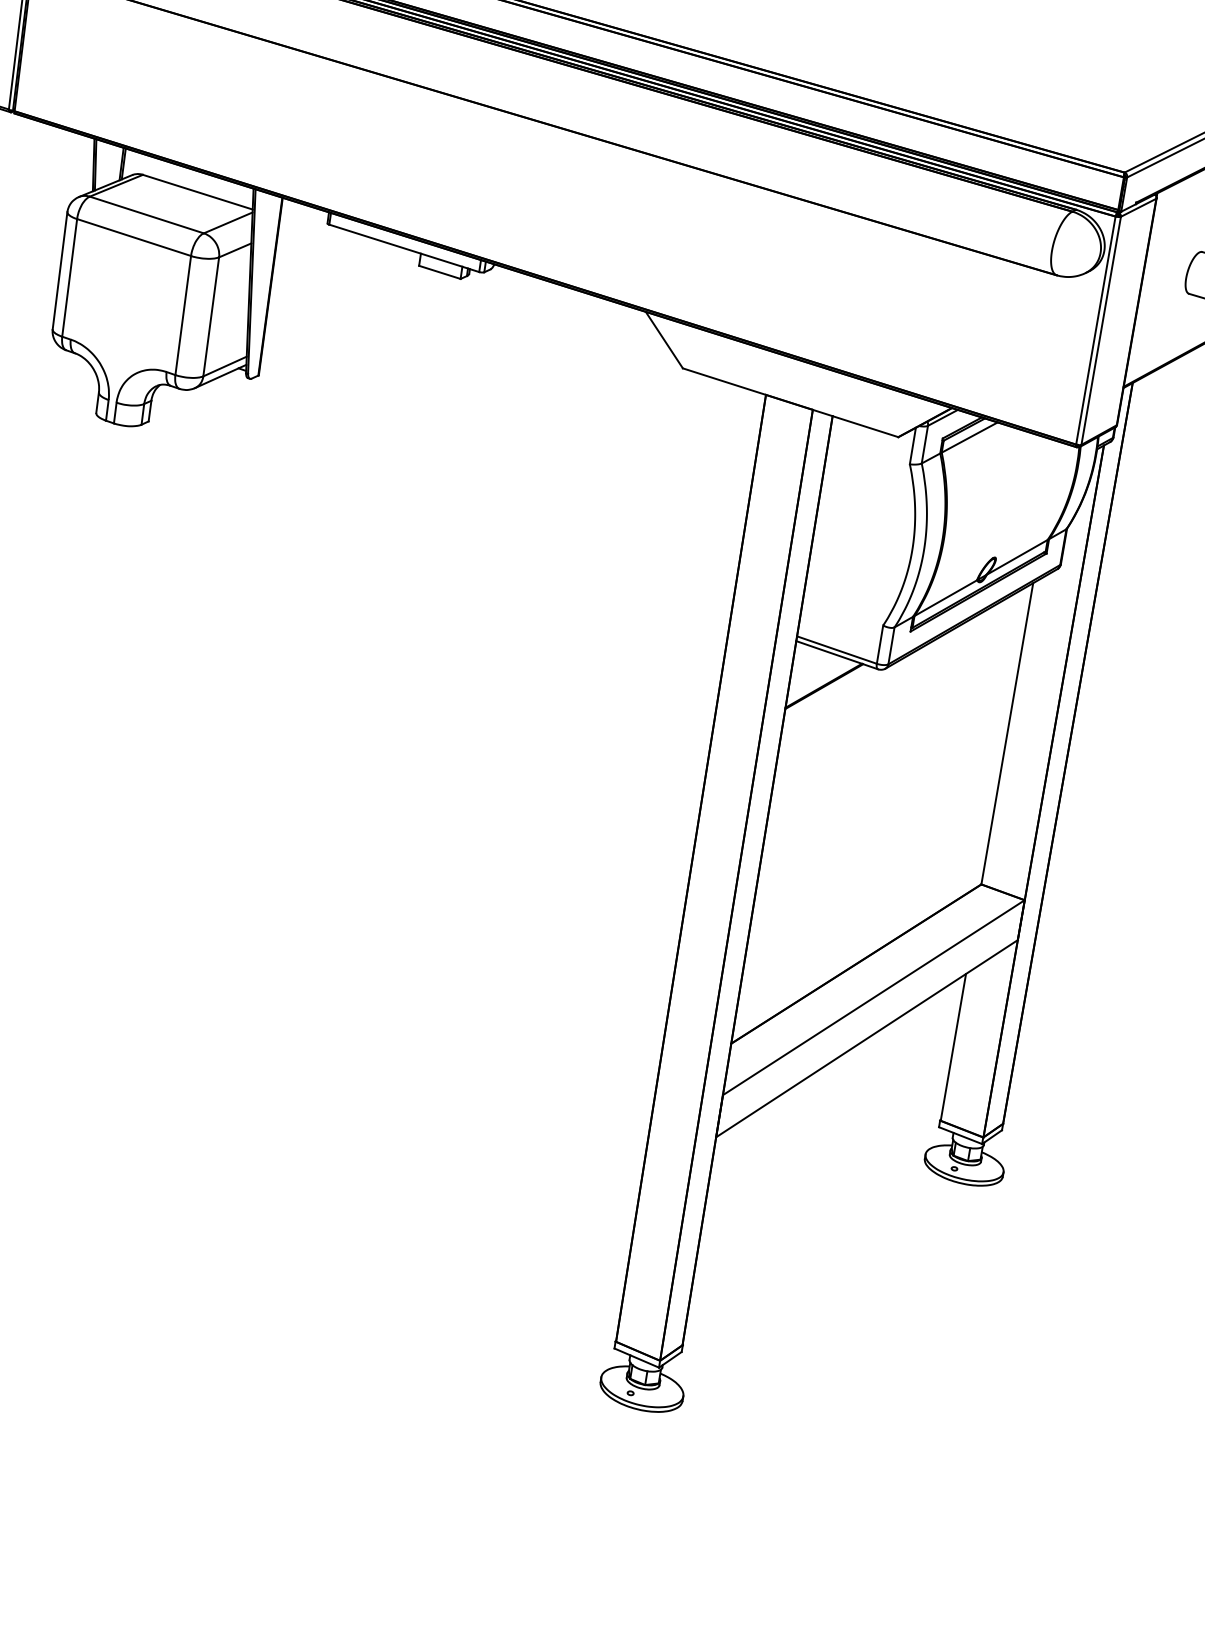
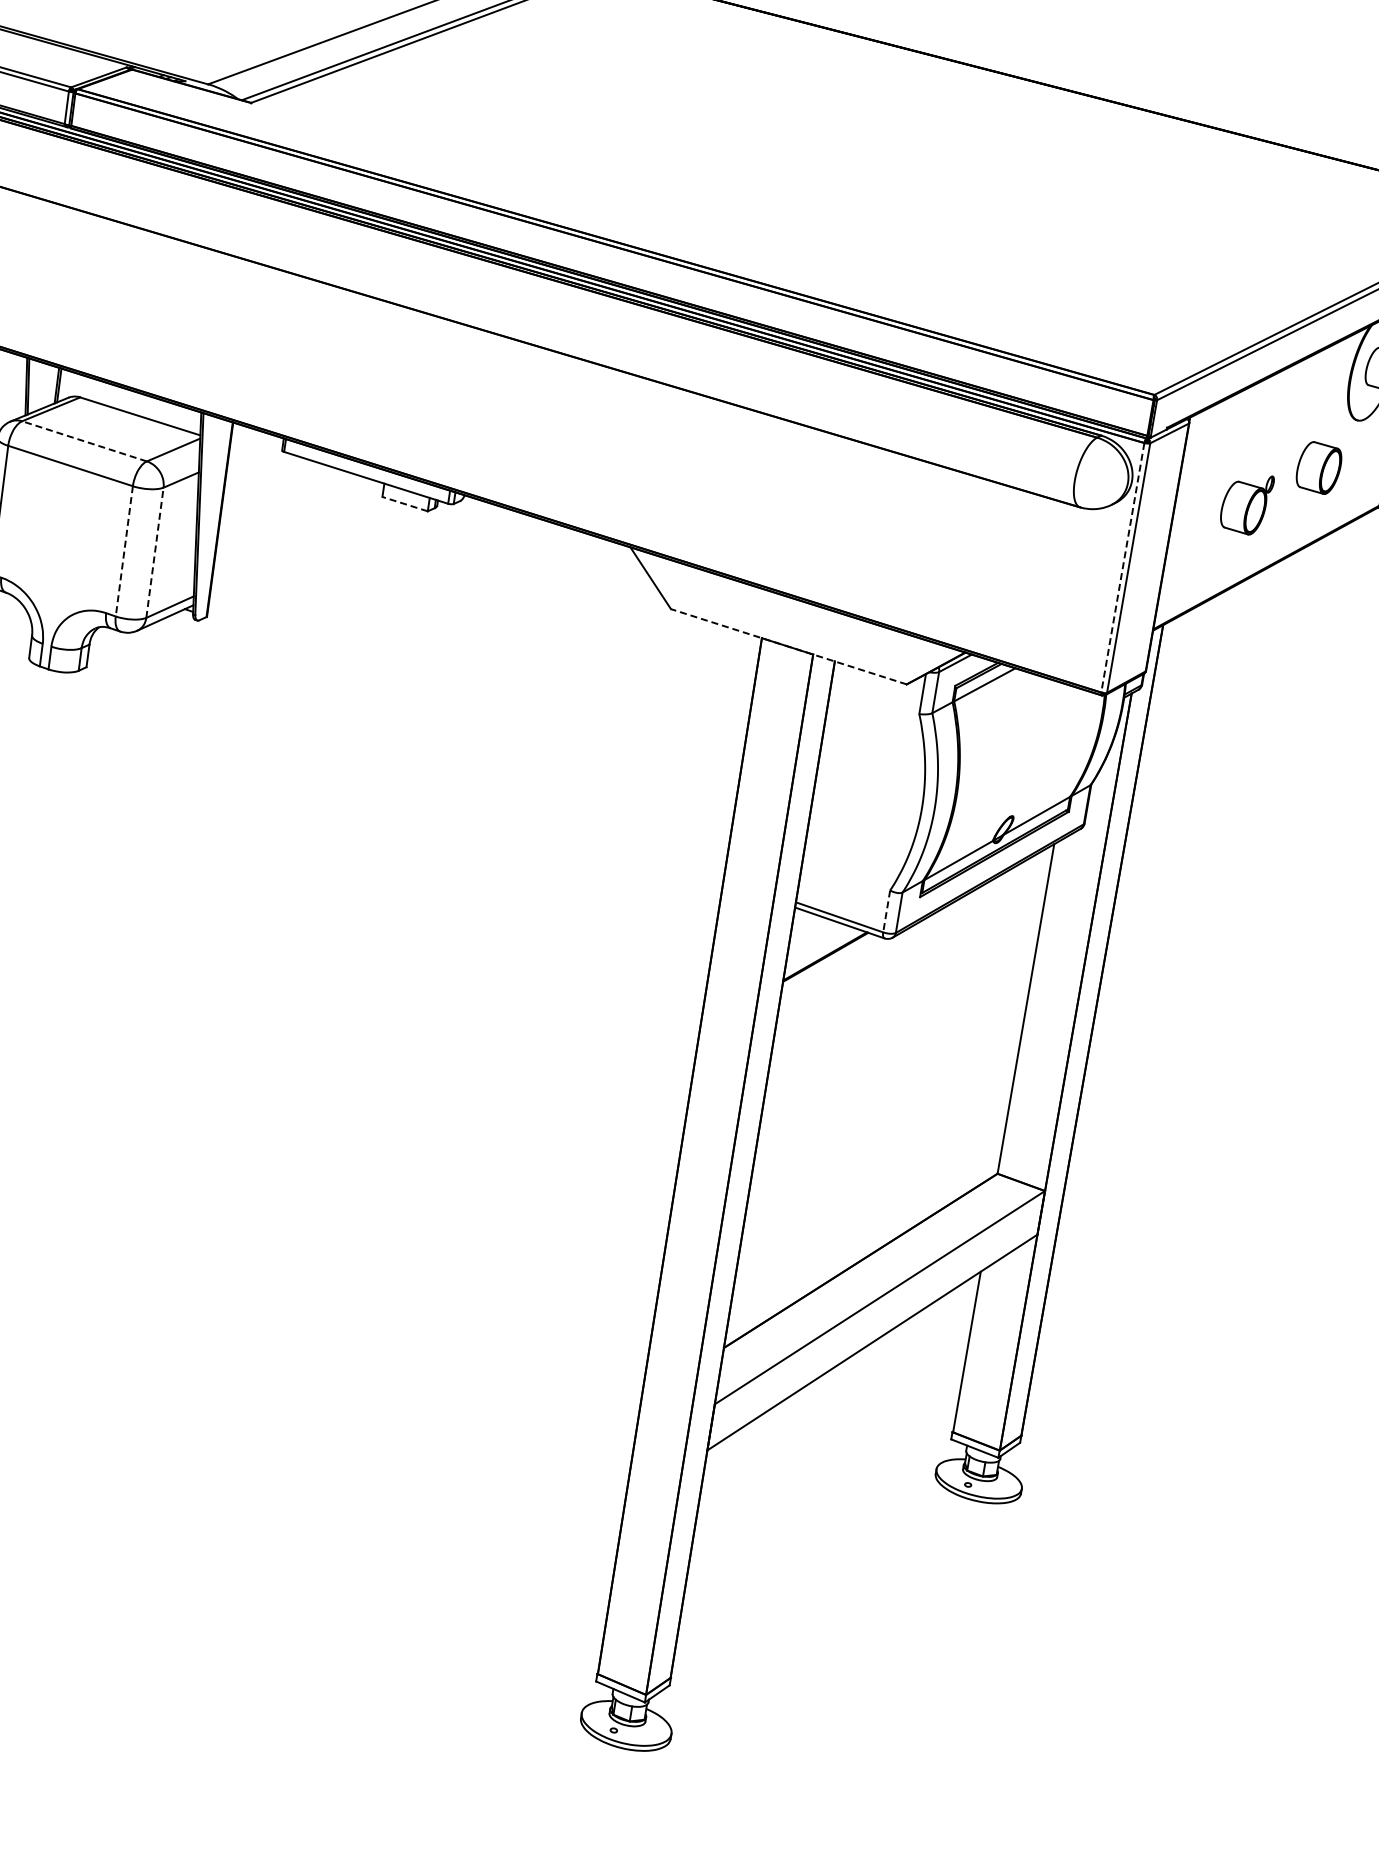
line: (146, 215) -> (84, 441), solid -> dashed
line: (440, 272) -> (405, 504), solid -> dashed
line: (183, 315) -> (124, 551), solid -> dashed
line: (210, 316) -> (154, 552), solid -> dashed
line: (1095, 330) -> (1122, 567), solid -> dashed
line: (790, 402) -> (788, 646), solid -> dashed
line: (879, 644) -> (886, 911), solid -> dashed

